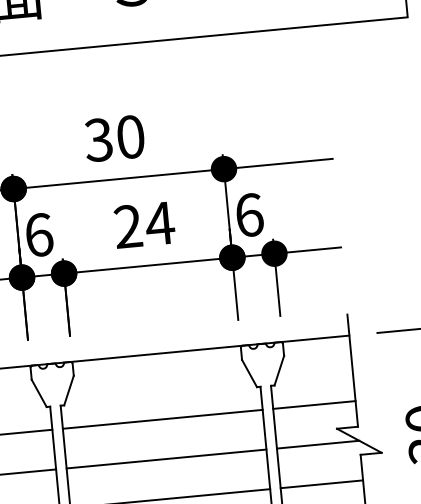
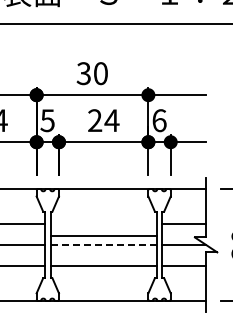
text: (38, 234) -> (47, 120), 6 -> 5
line: (162, 418) -> (103, 235), moved
line: (167, 458) -> (104, 244), solid -> dashed

